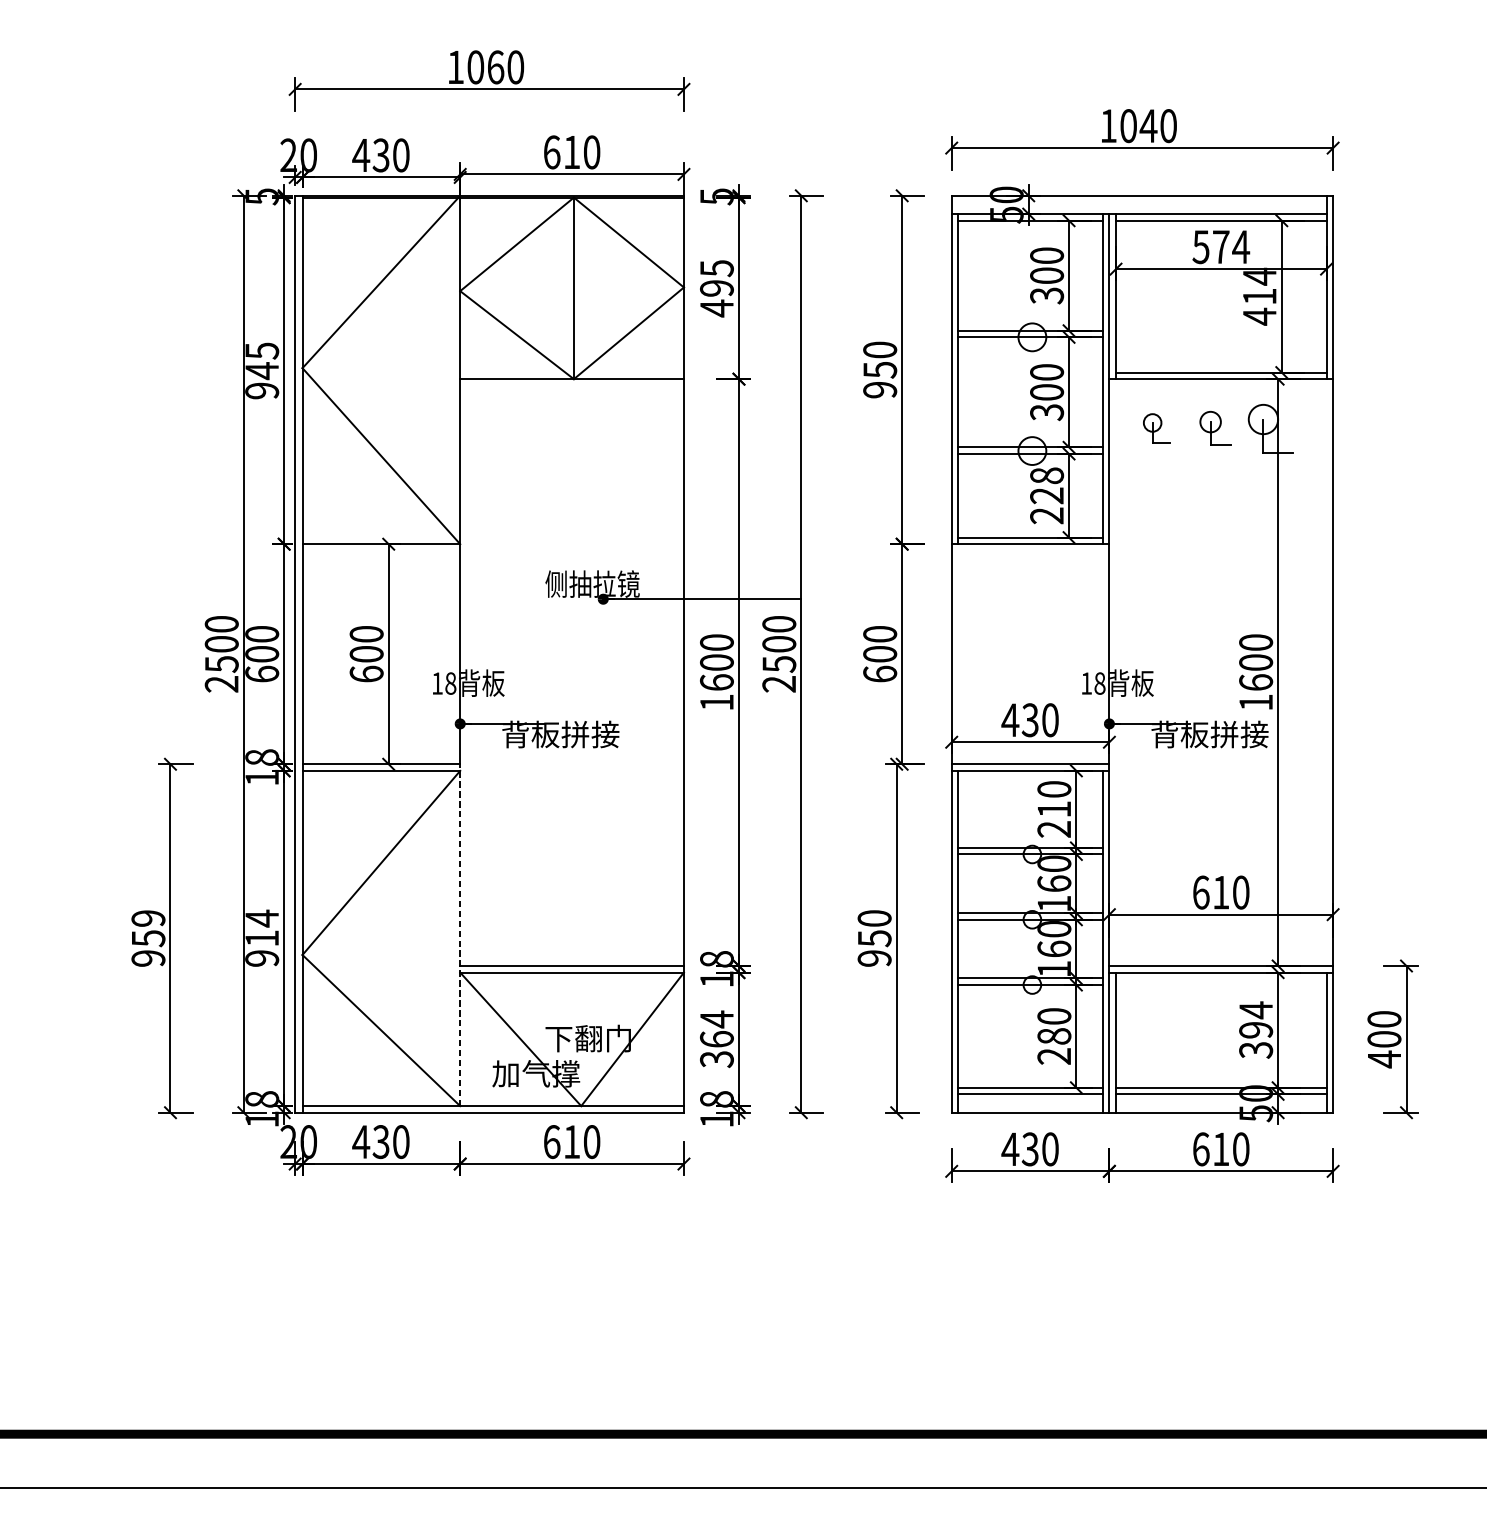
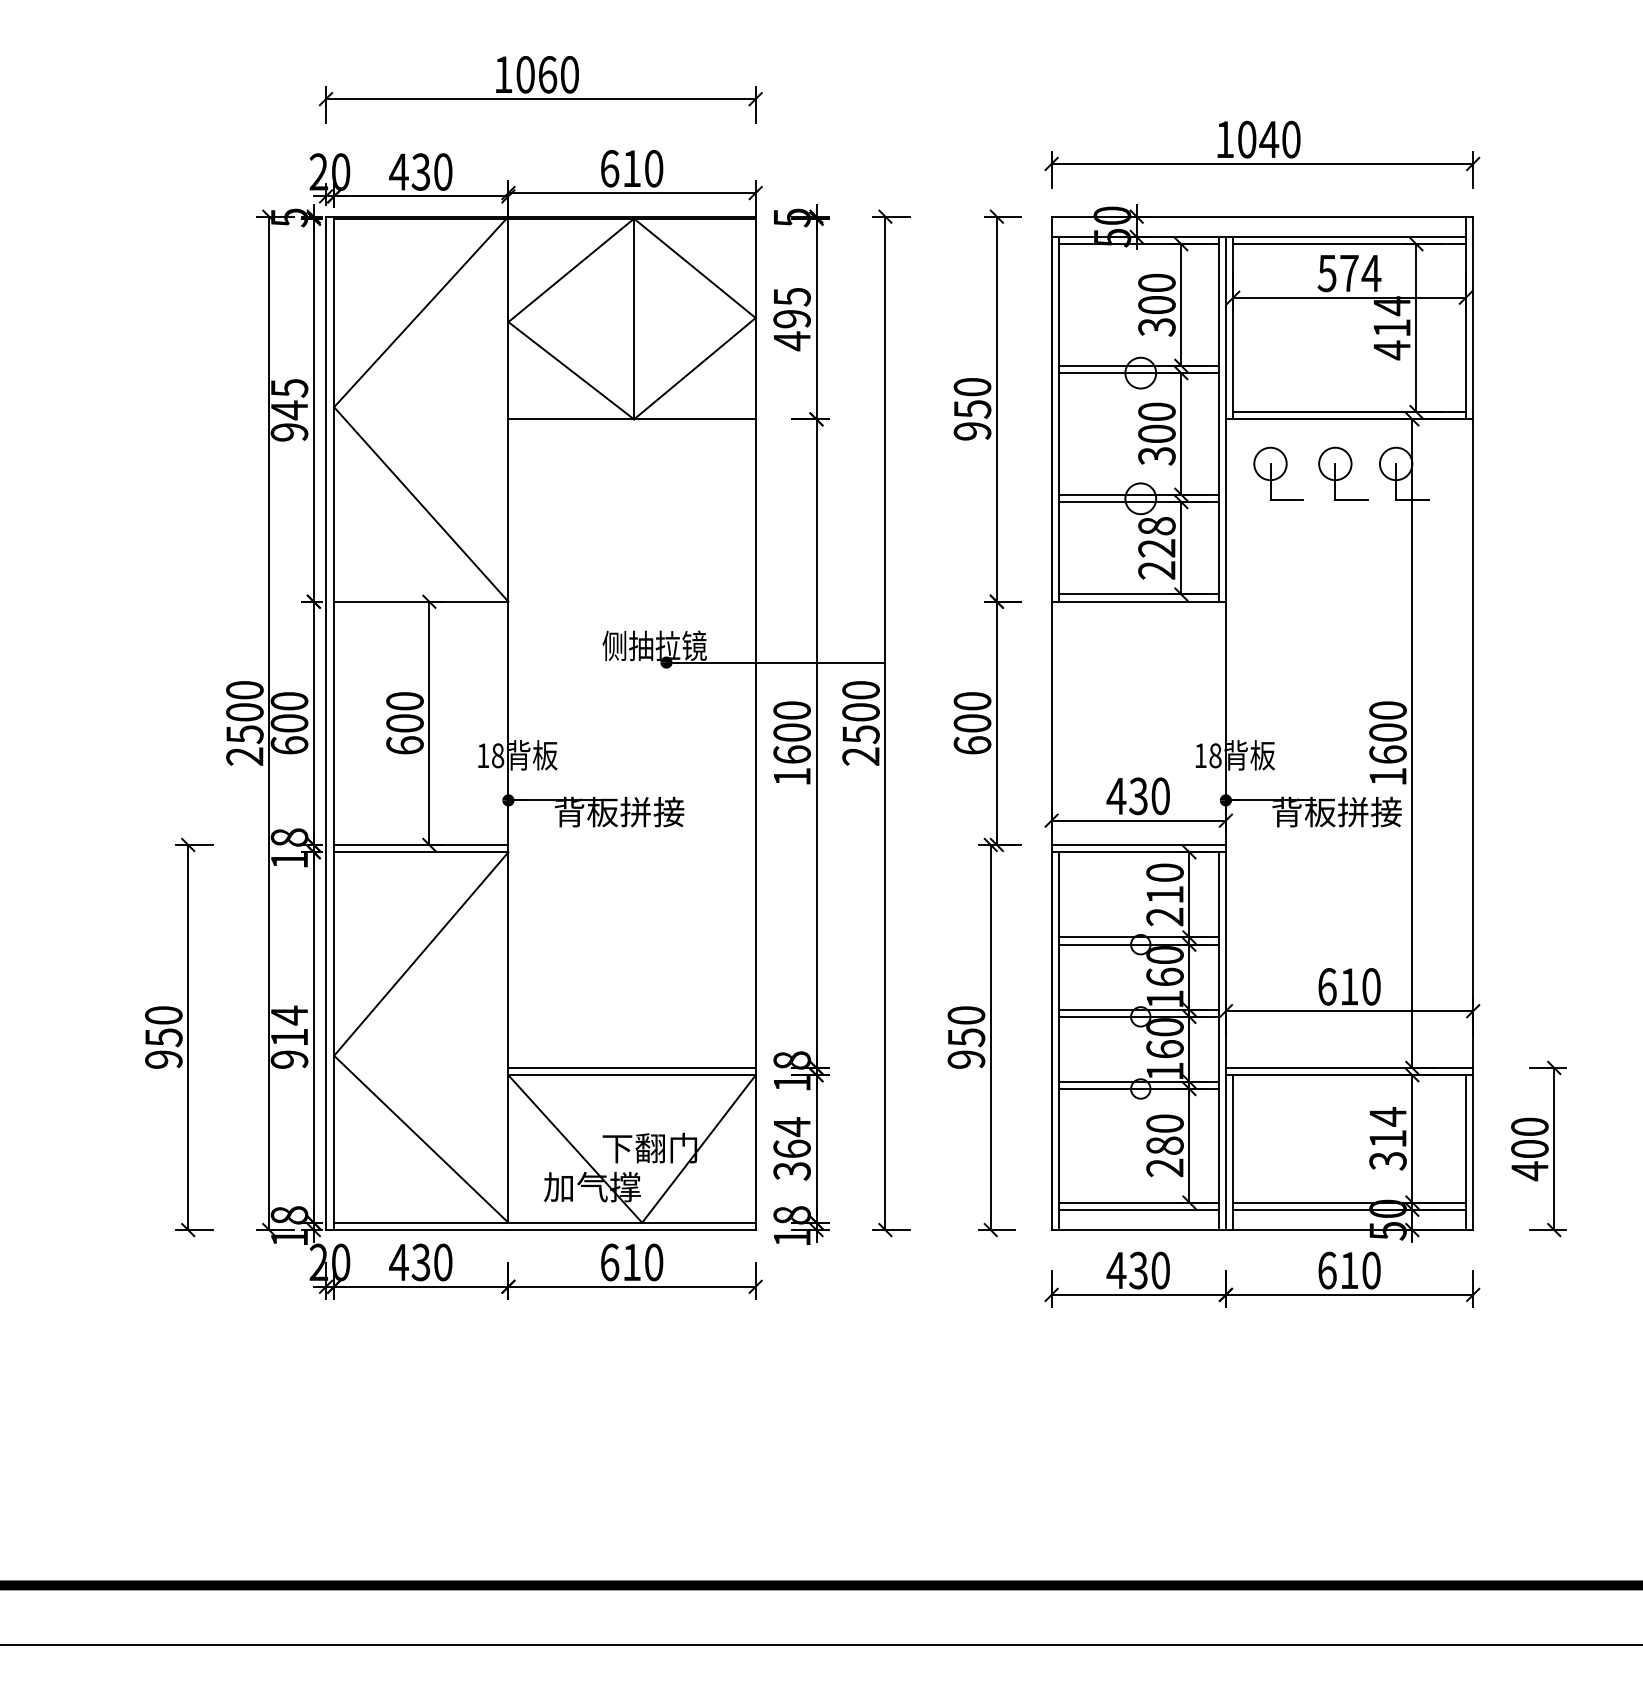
part: (1156, 428) -> (1278, 473), size x1.67
part: (1215, 428) -> (1343, 473), size x1.43
text: (148, 918) -> (163, 1015), 959 -> 950
line: (460, 934) -> (508, 1033), dashed -> solid
text: (1255, 1030) -> (1387, 1139), 394 -> 314

